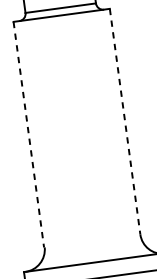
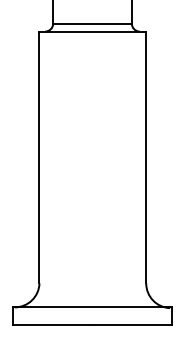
line: (125, 121) -> (146, 157), dashed -> solid
line: (28, 134) -> (38, 157), dashed -> solid

